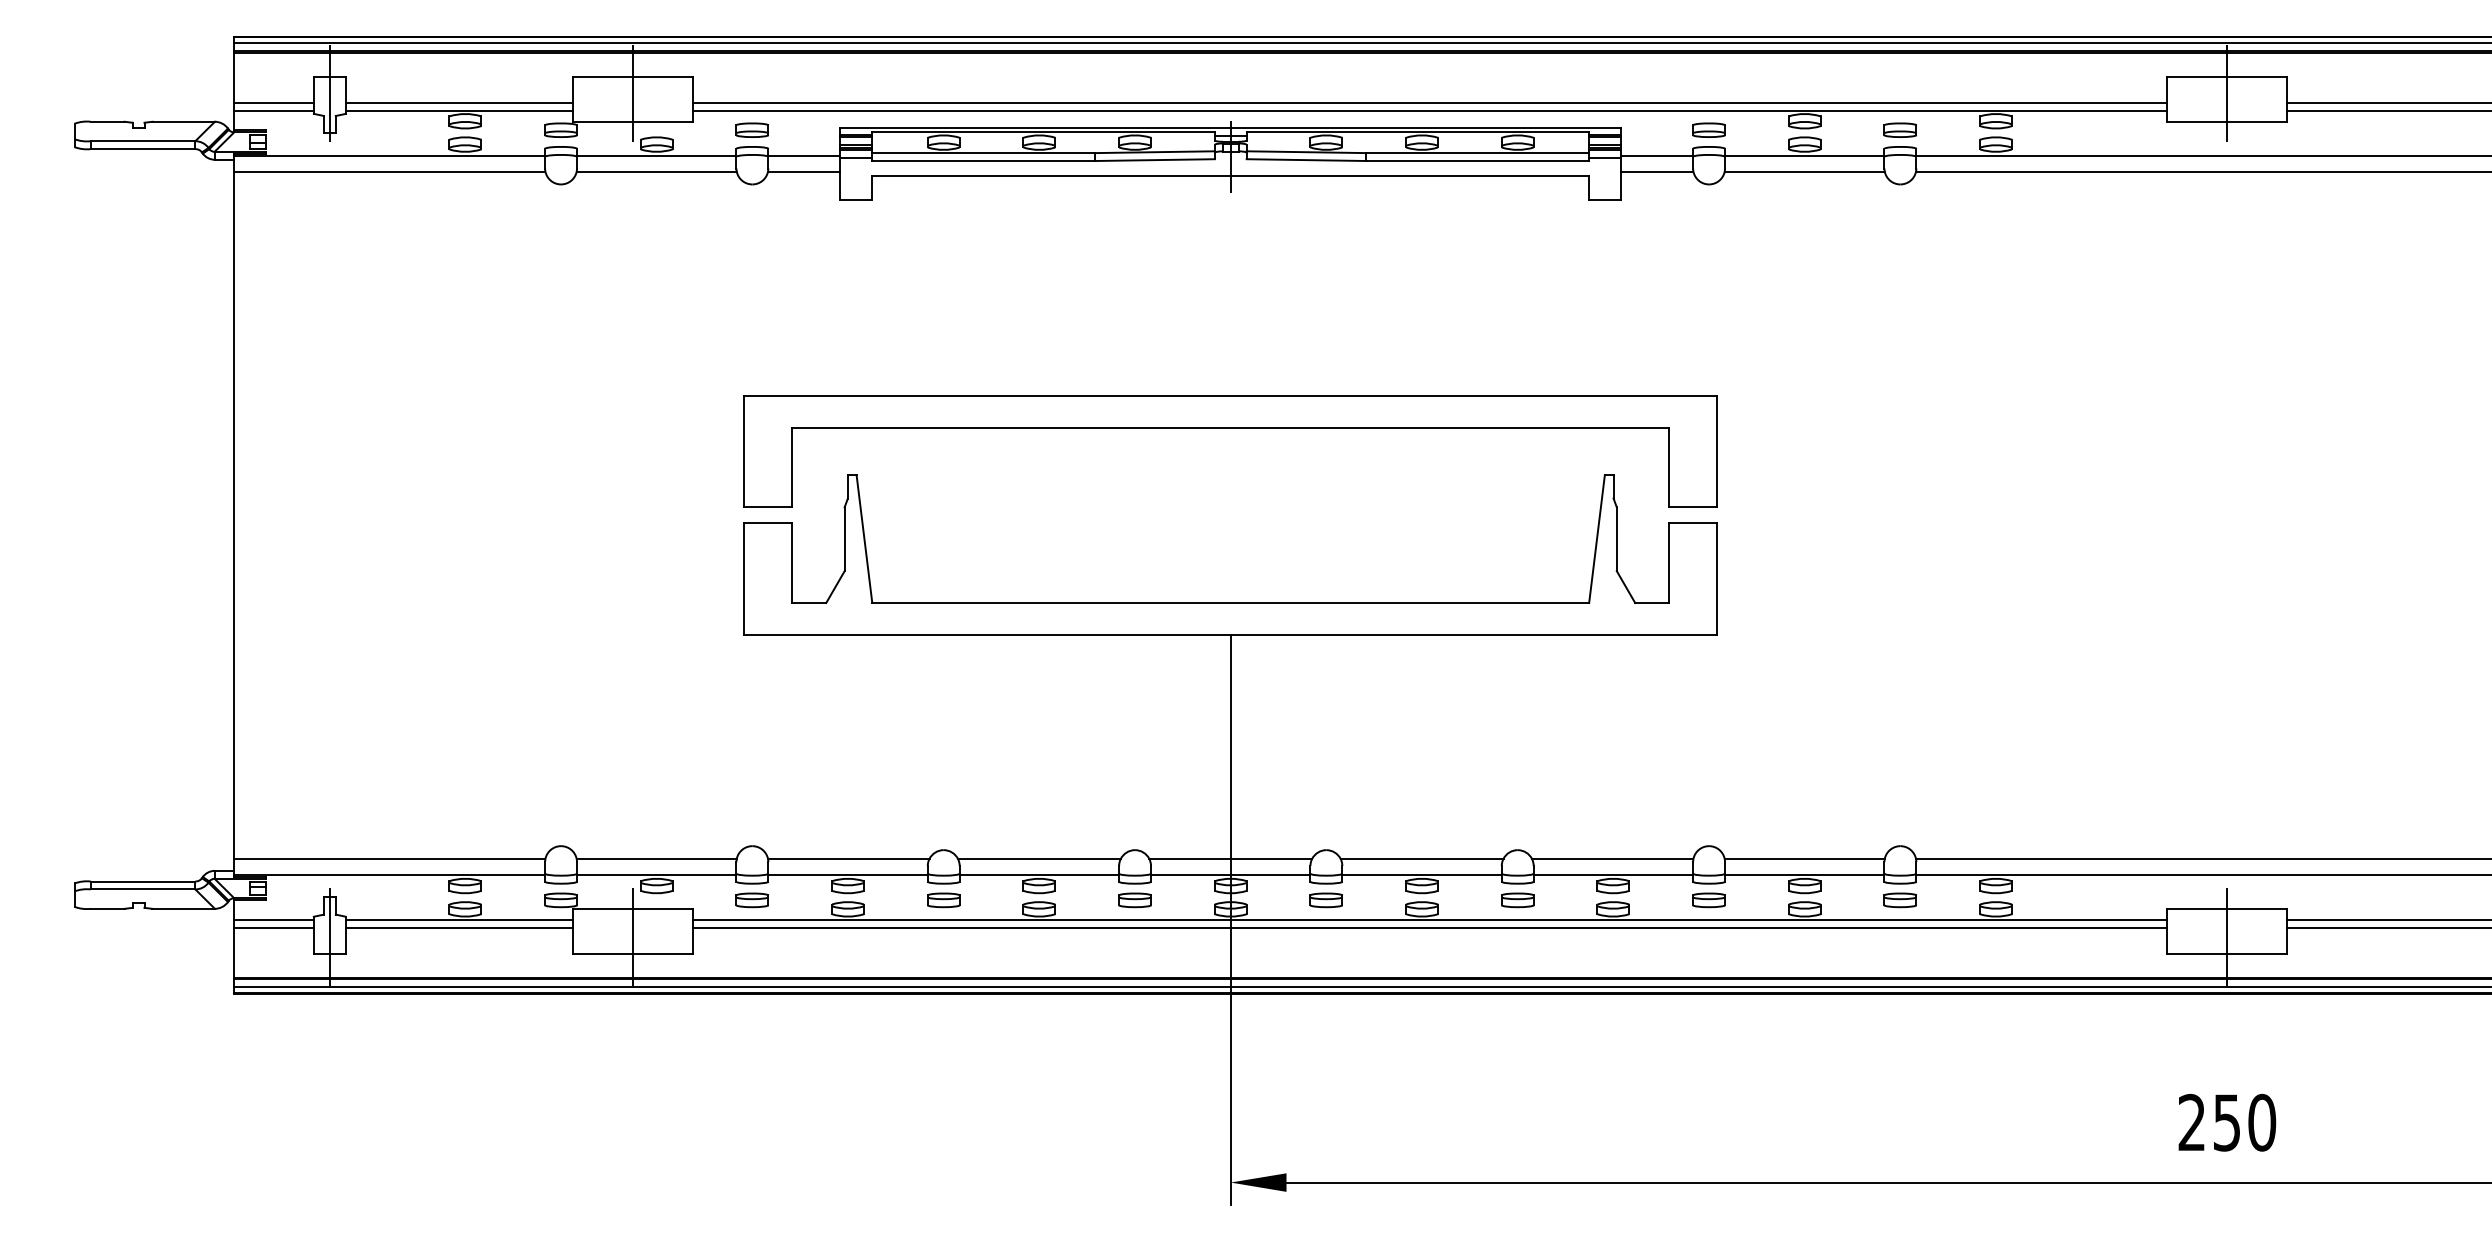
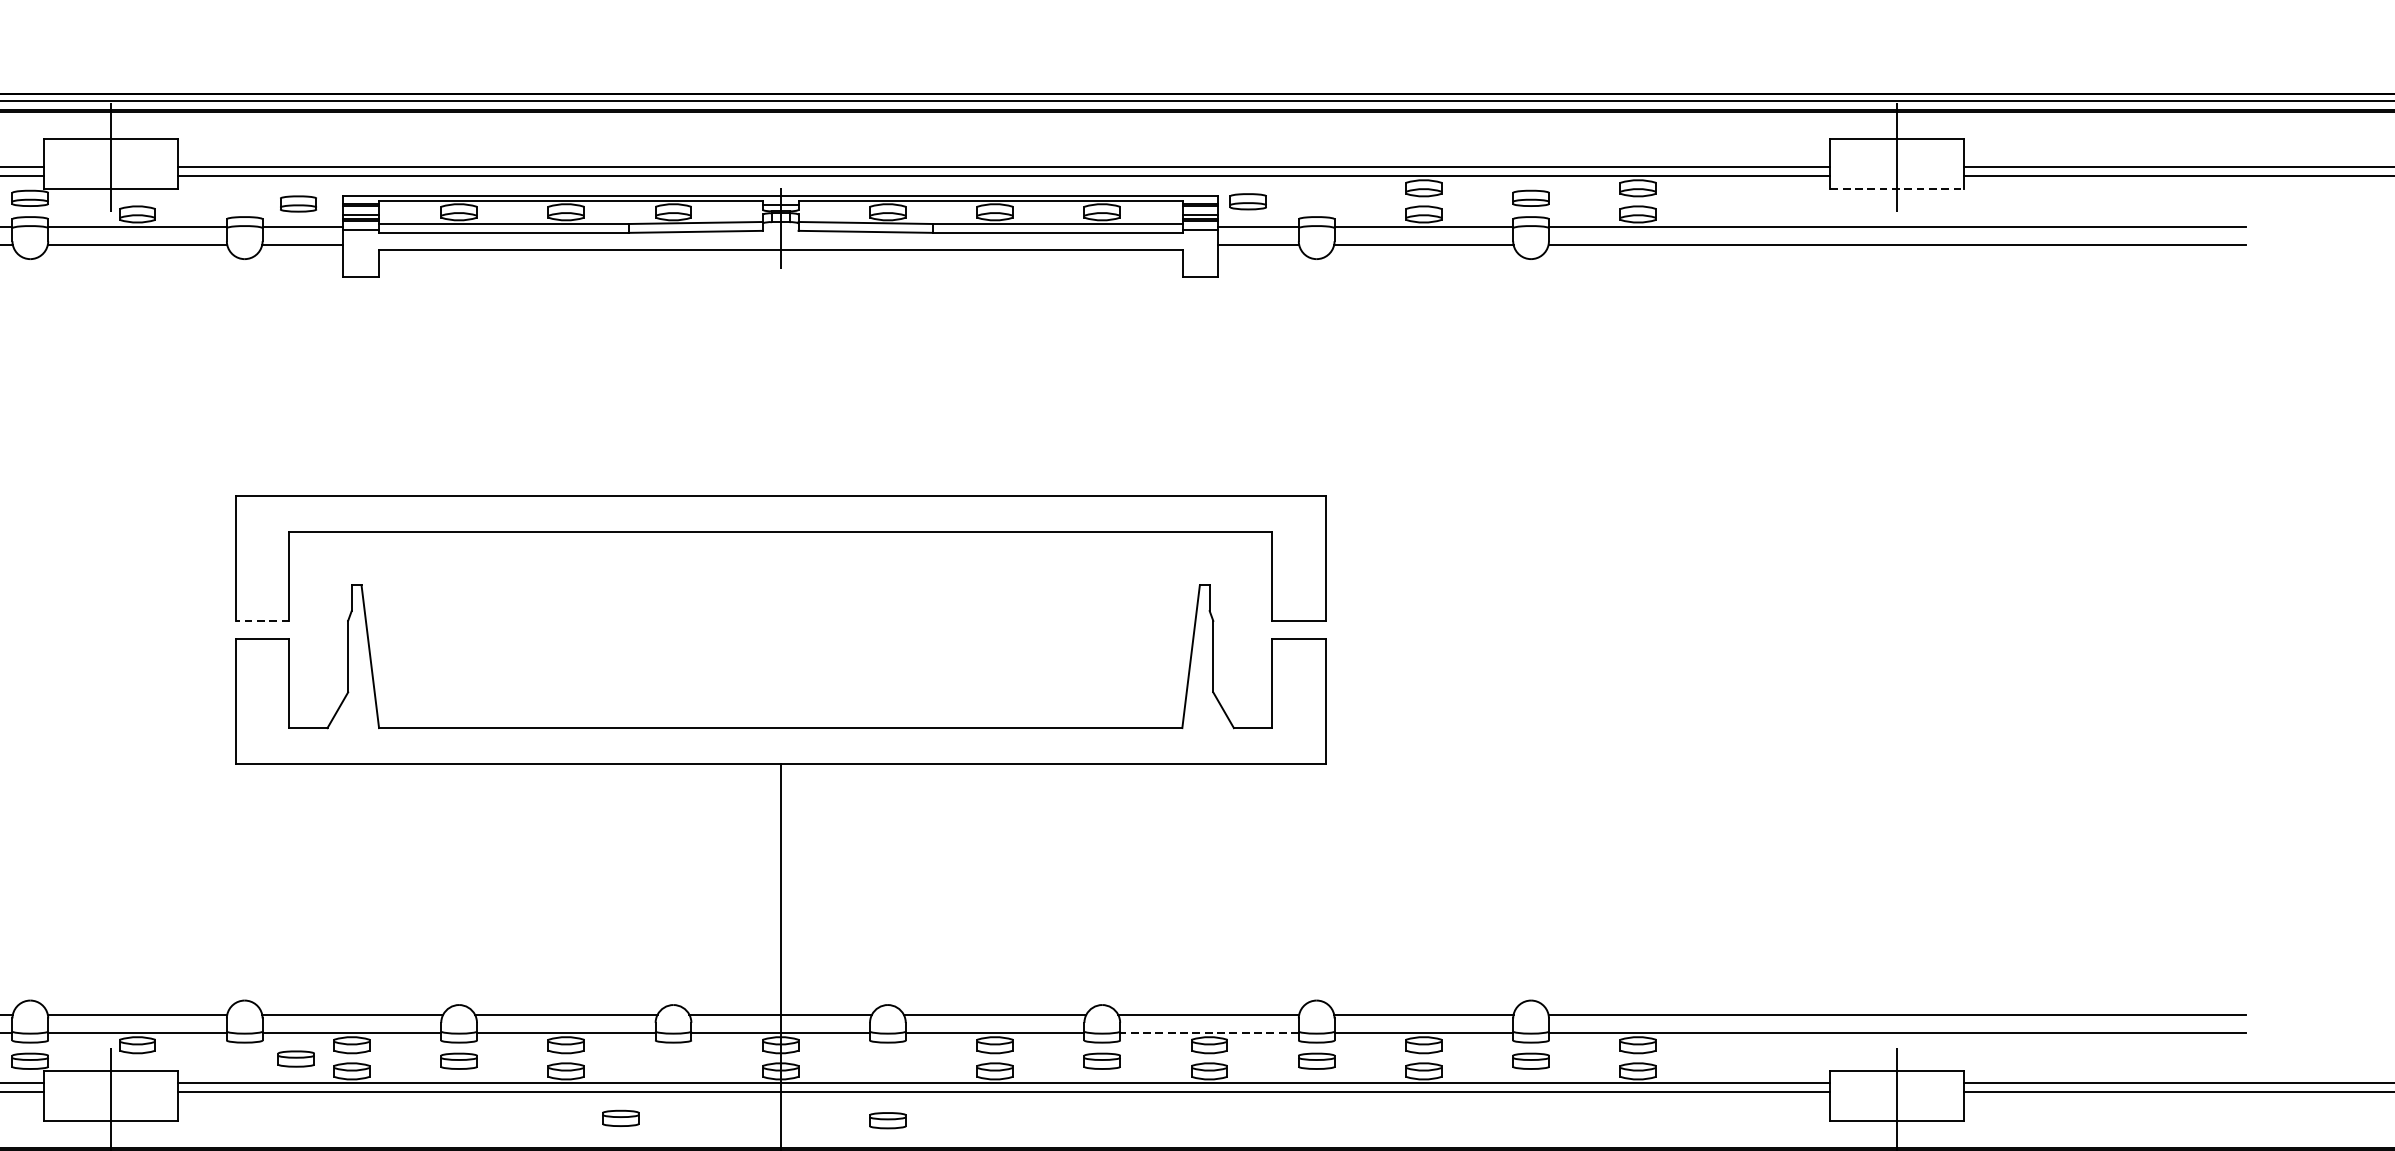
line: (2227, 121) -> (1897, 188), solid -> dashed
part: (751, 129) -> (297, 203), moved
part: (1708, 129) -> (1247, 200), moved
line: (768, 507) -> (262, 621), solid -> dashed
line: (1613, 874) -> (1209, 1032), solid -> dashed
part: (751, 900) -> (295, 1059), moved
part: (1134, 900) -> (620, 1118), moved
part: (1325, 900) -> (886, 1120), moved

